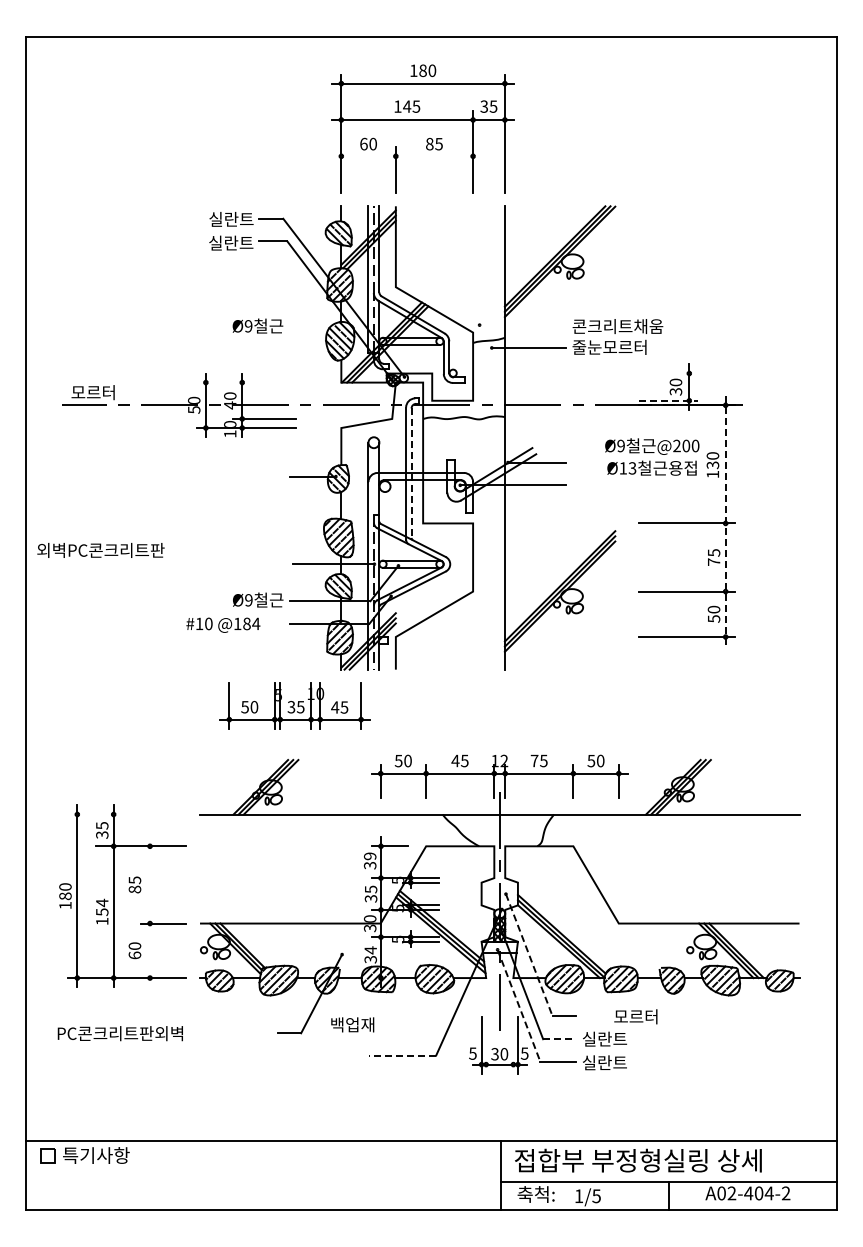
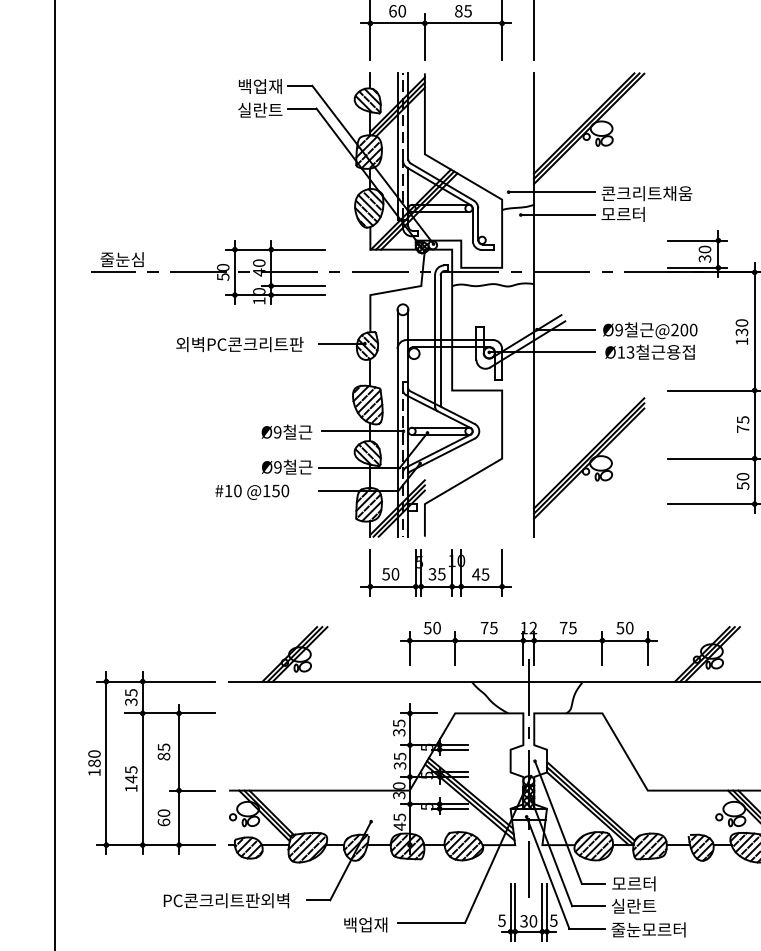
line: (407, 156) -> (436, 23), added
text: (231, 219) -> (260, 86), 실란트 -> 백업재
text: (257, 325) -> (286, 431), moved
line: (522, 325) -> (551, 192), added
text: (609, 346) -> (638, 213), 줄눈모르터 -> 모르터
line: (668, 373) -> (697, 240), added
line: (245, 382) -> (274, 249), added
text: (92, 392) -> (121, 259), 모르터 -> 줄눈심
line: (668, 400) -> (697, 267), dashed -> solid
text: (652, 456) -> (650, 340), moved
line: (411, 473) -> (440, 340), dashed -> solid
line: (725, 521) -> (754, 388), dashed -> solid
text: (100, 550) -> (239, 344), moved
text: (251, 623) -> (280, 490), @184 -> @150
part: (294, 705) -> (435, 572), moved
text: (455, 760) -> (484, 627), 45 -> 75
line: (127, 814) -> (156, 681), added
text: (369, 856) -> (398, 723), 39 -> 35
text: (102, 907) -> (131, 774), 154 -> 145
line: (150, 912) -> (179, 779), added
text: (370, 954) -> (399, 821), 34 -> 45
line: (529, 955) -> (558, 822), dashed -> solid
line: (519, 1006) -> (548, 873), dashed -> solid
text: (635, 1016) -> (633, 883), moved
text: (352, 1024) -> (365, 924), moved
text: (119, 1033) -> (225, 900), moved
line: (559, 1039) -> (588, 906), dashed -> solid
line: (486, 1045) -> (515, 912), added
line: (513, 1045) -> (542, 912), added
line: (402, 1055) -> (431, 922), dashed -> solid
text: (619, 1062) -> (648, 929), 실란트 -> 줄눈모르터

